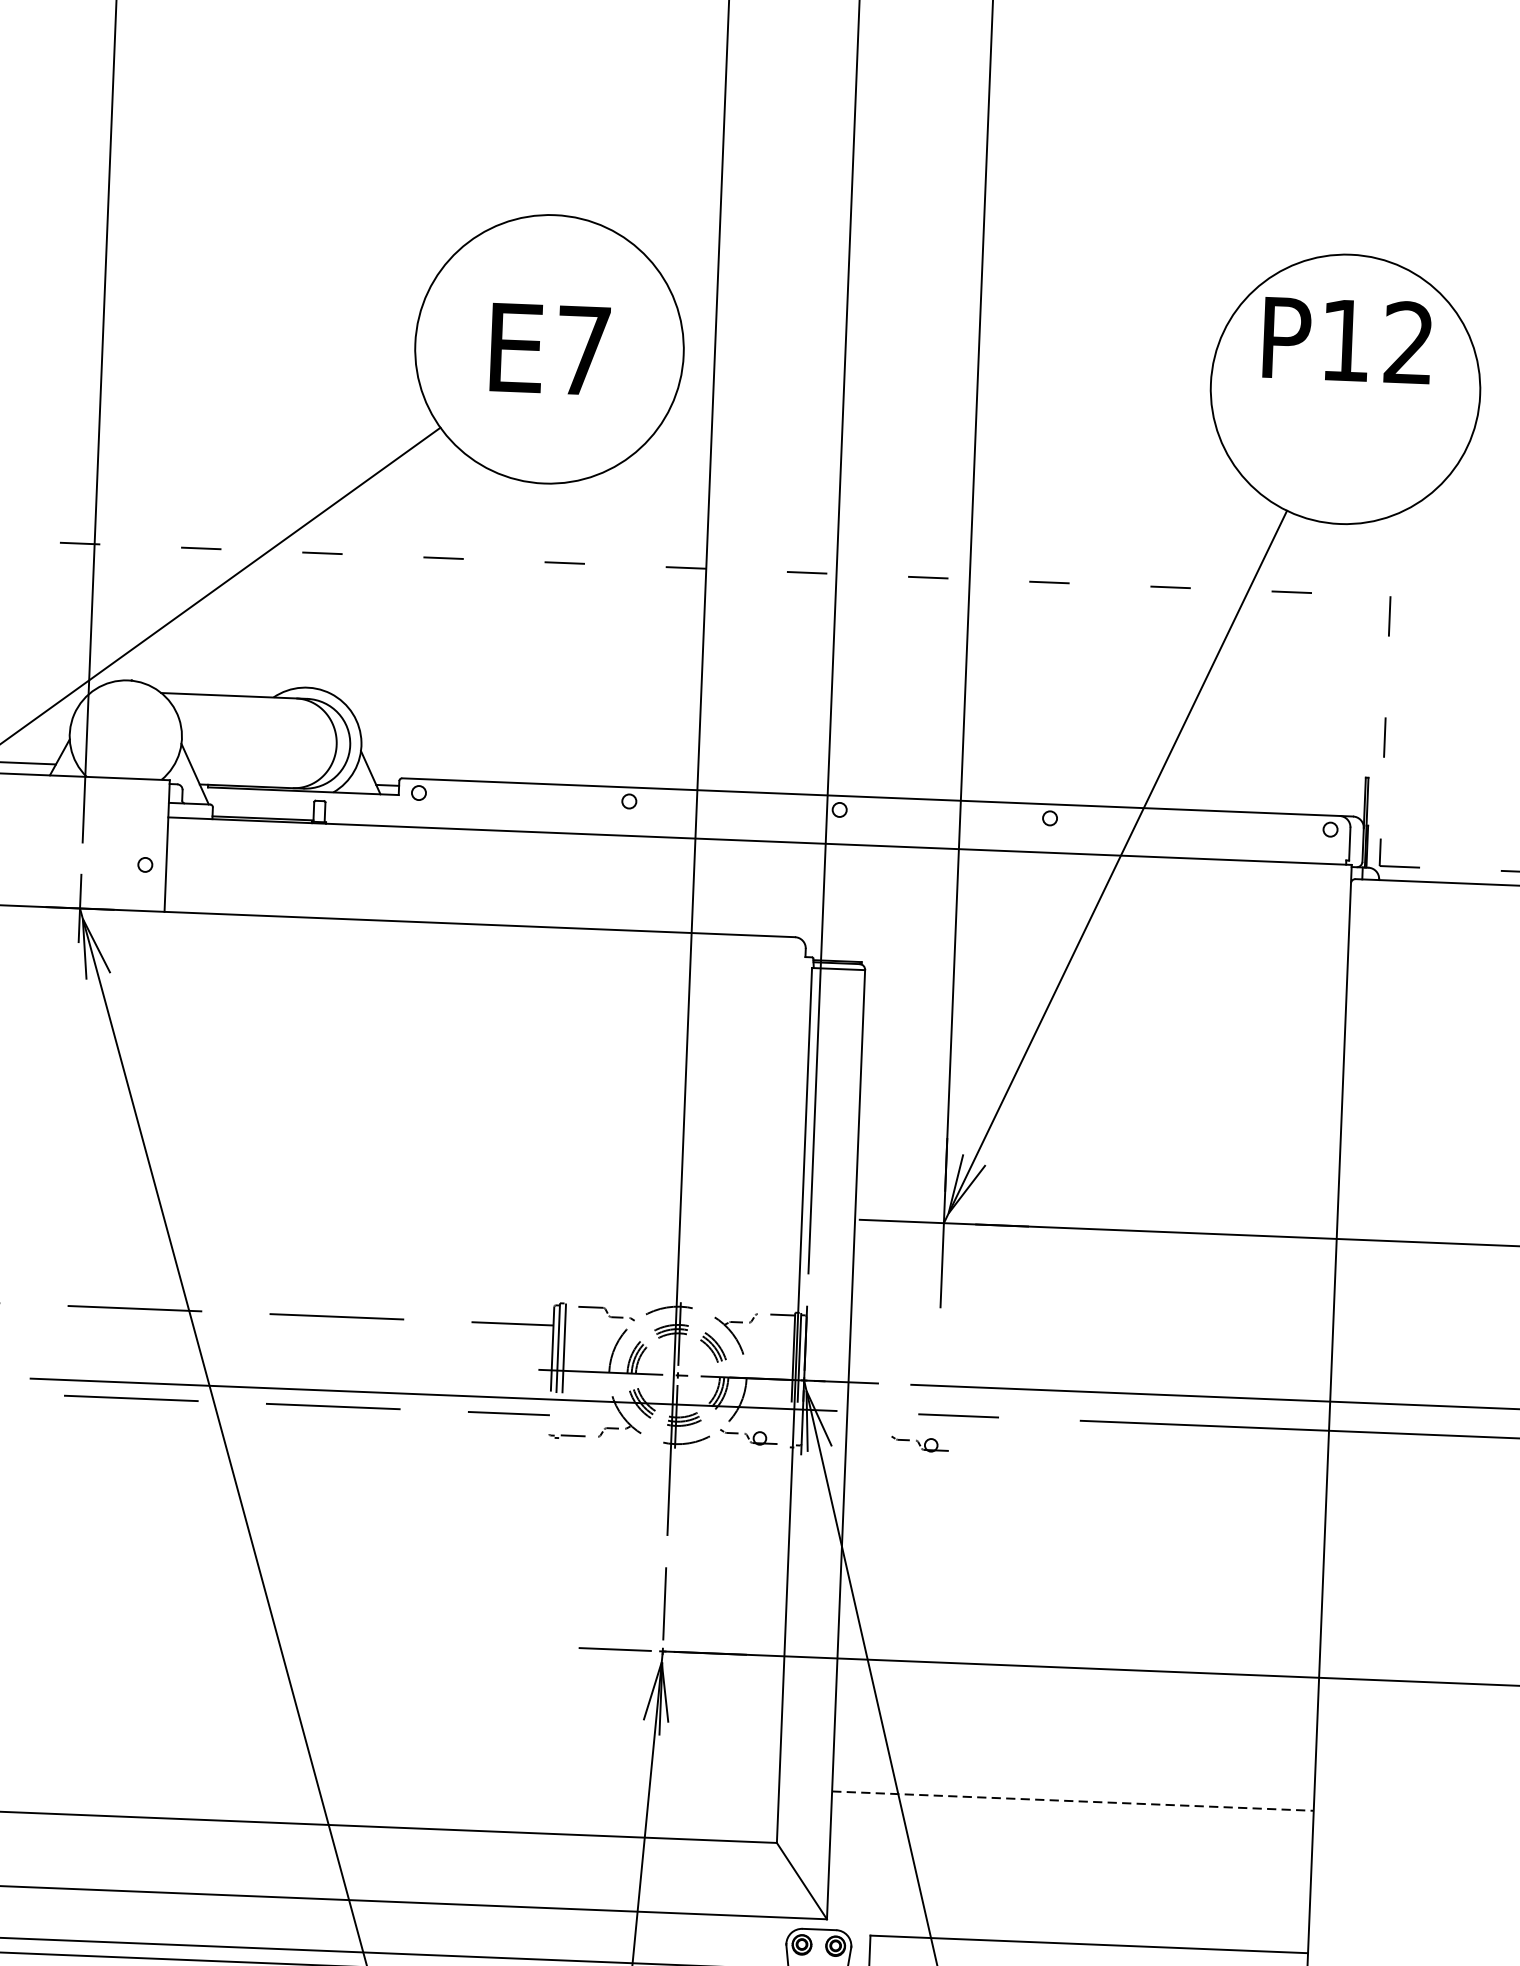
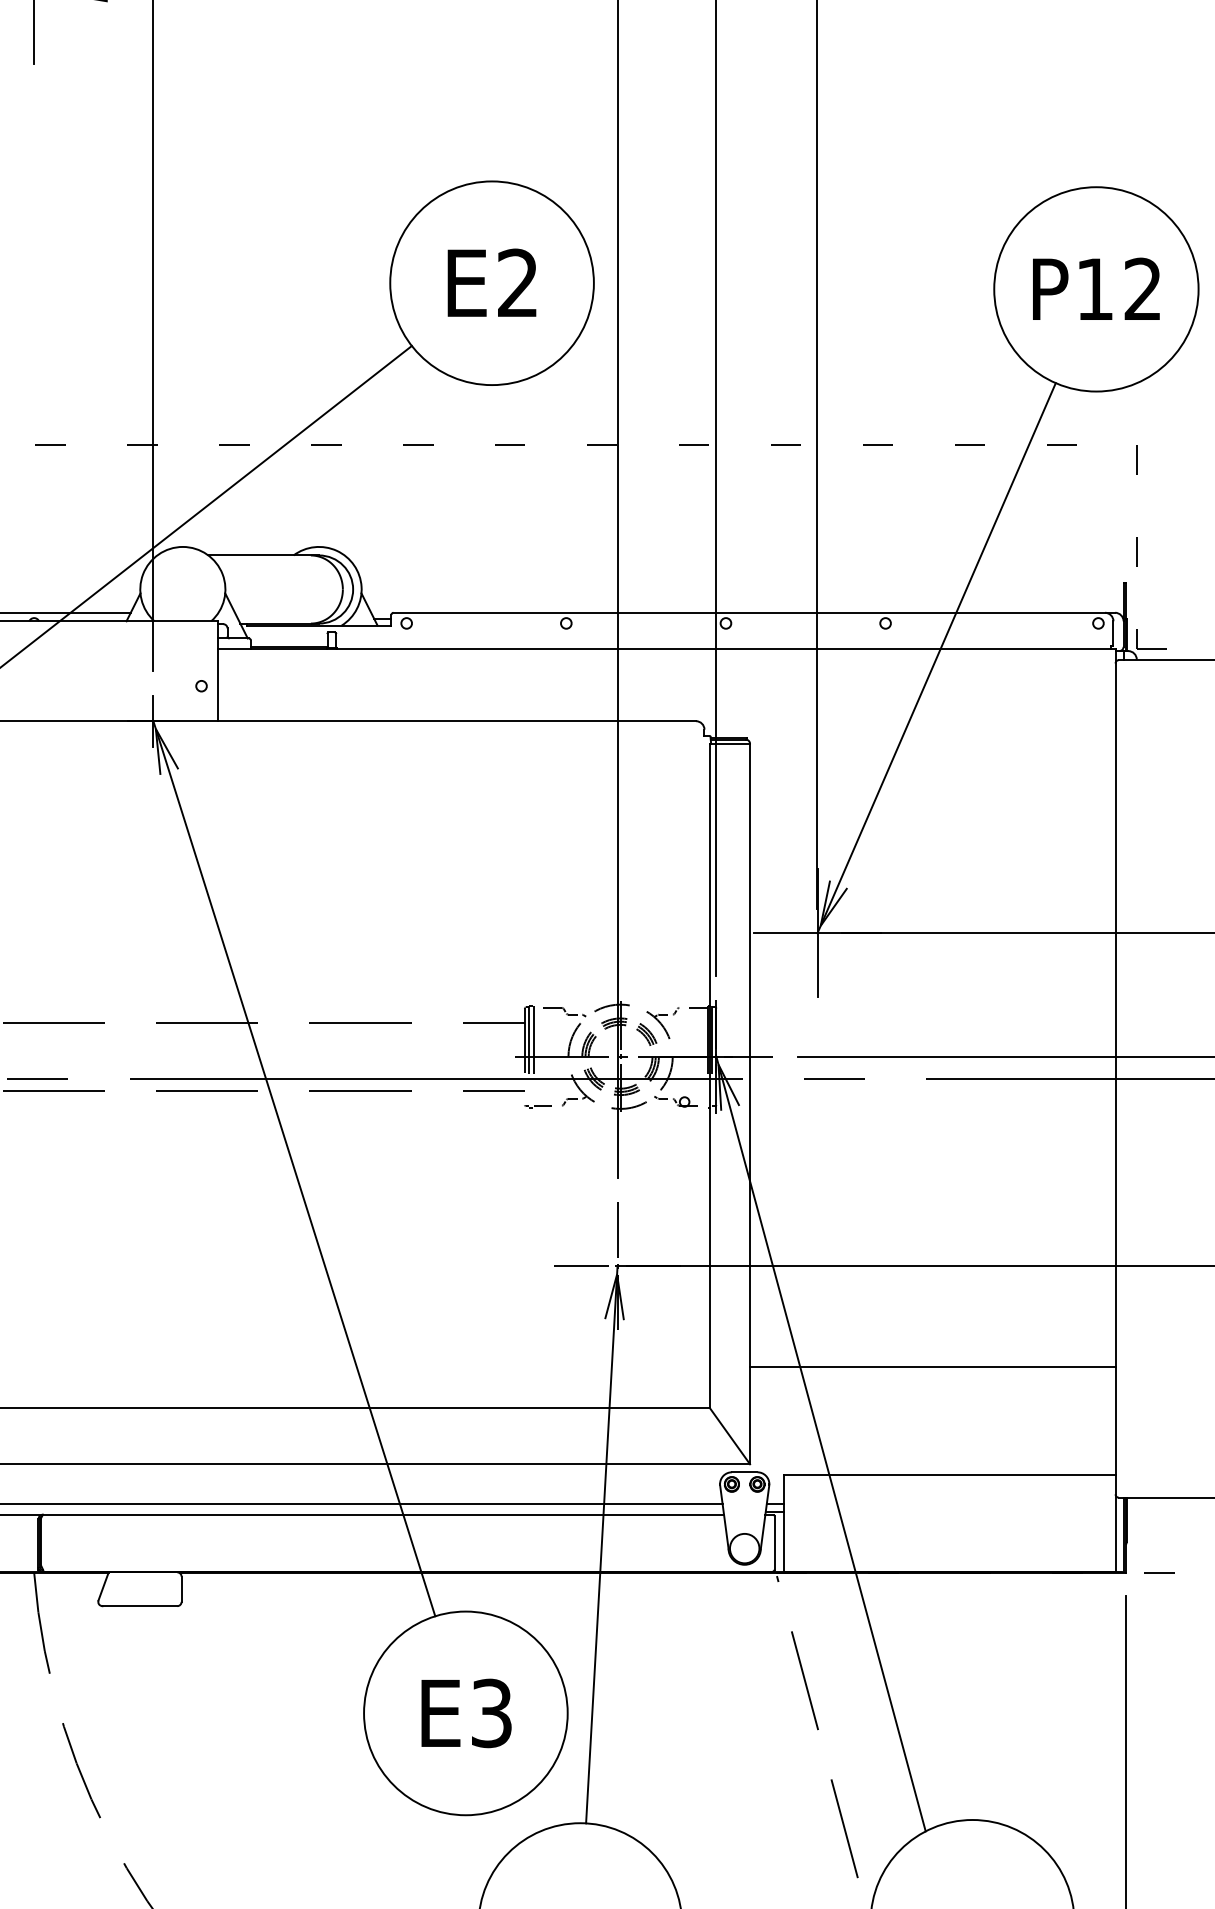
text: (1347, 339) -> (1096, 288), moved
text: (583, 349) -> (517, 282), E7 -> E2
part: (919, 1444) -> (805, 1101), removed
line: (1072, 1801) -> (932, 1367), dashed -> solid

